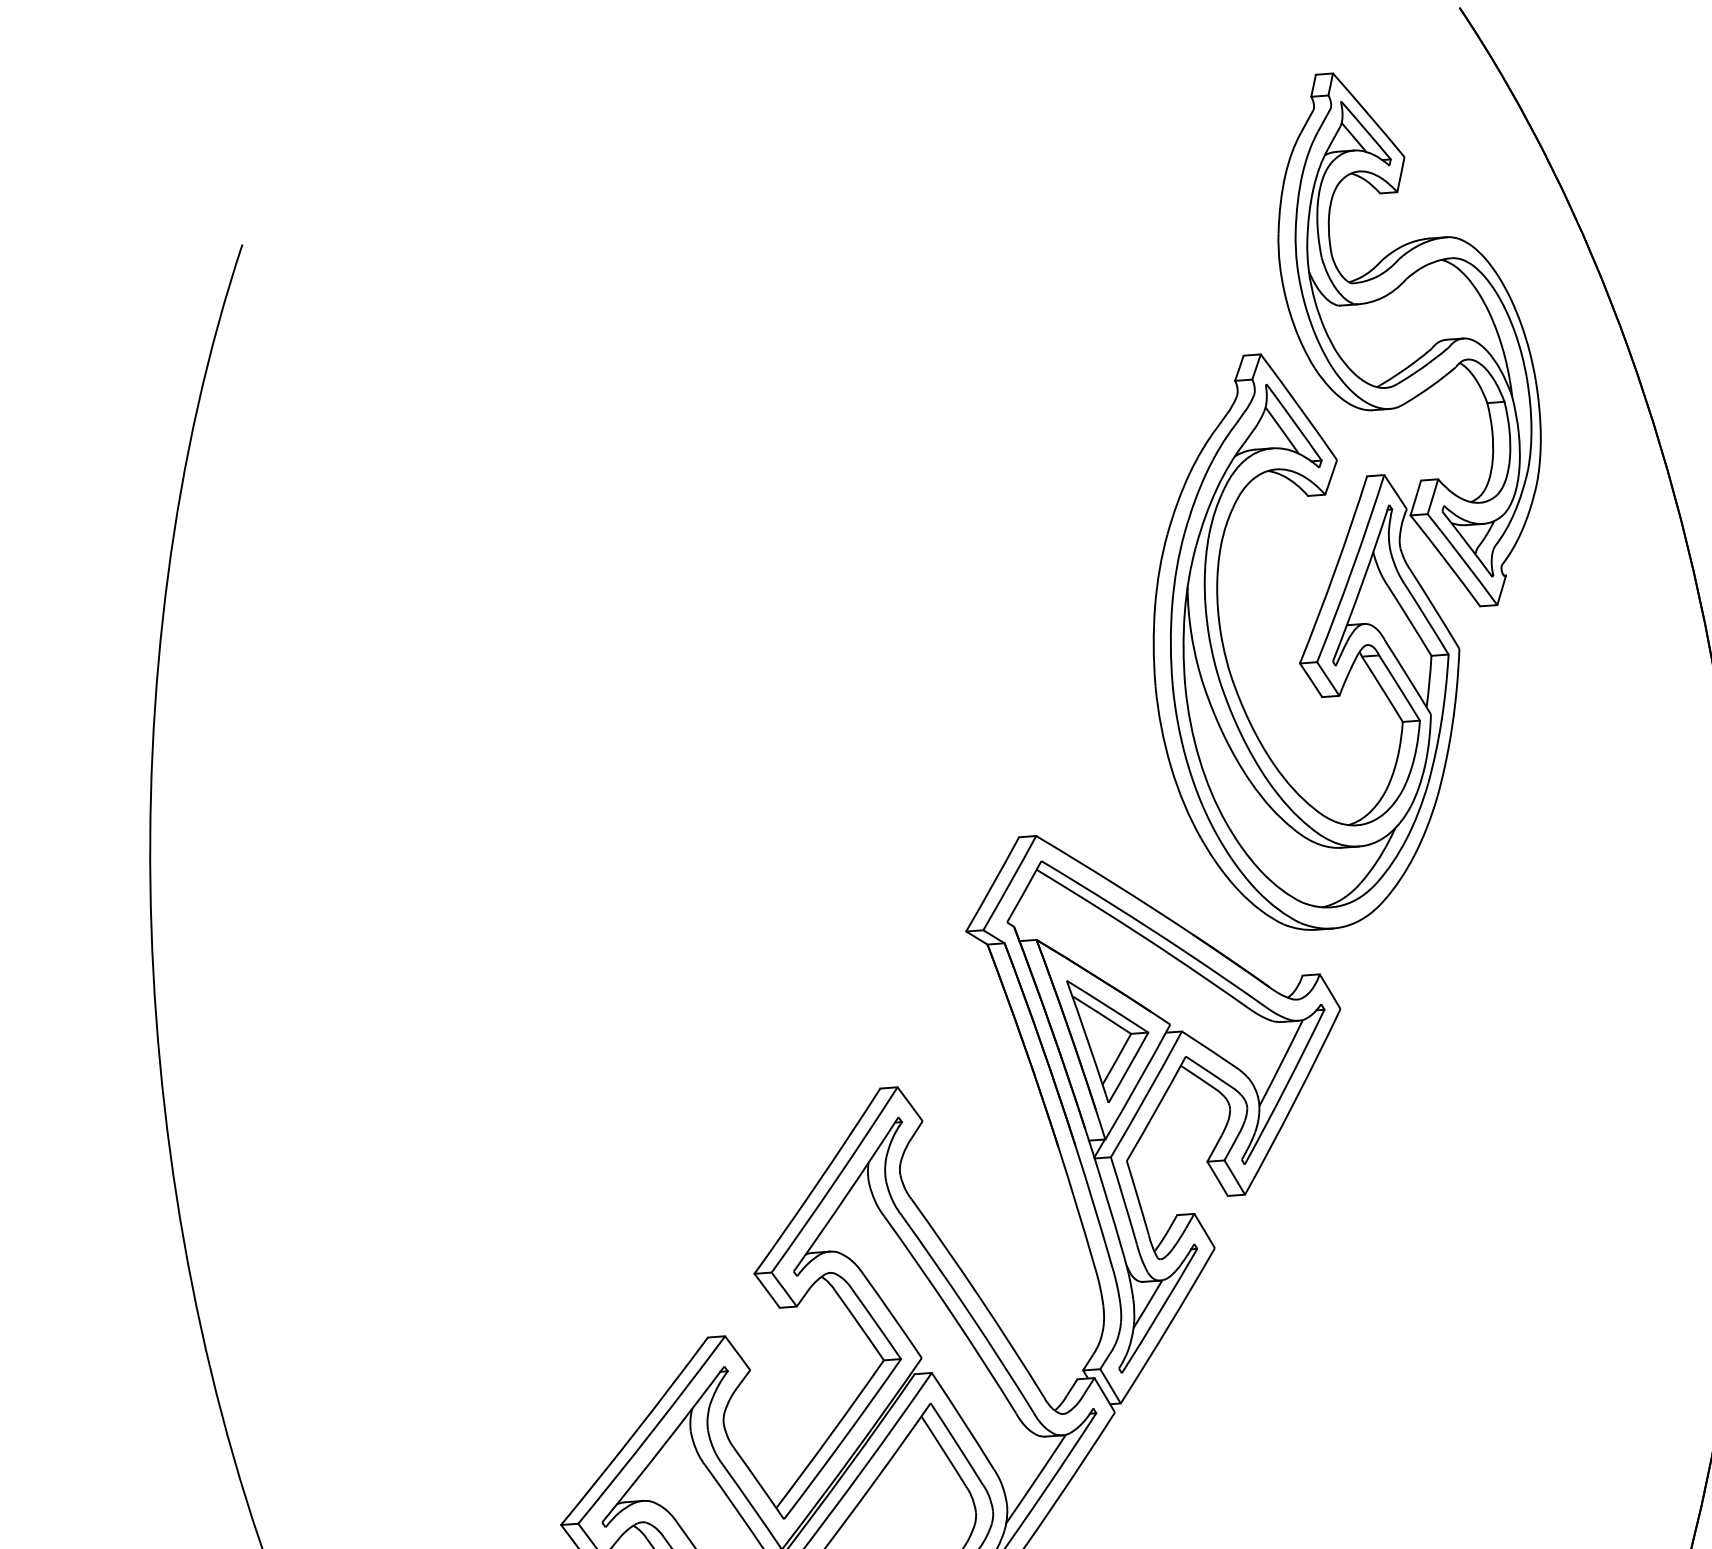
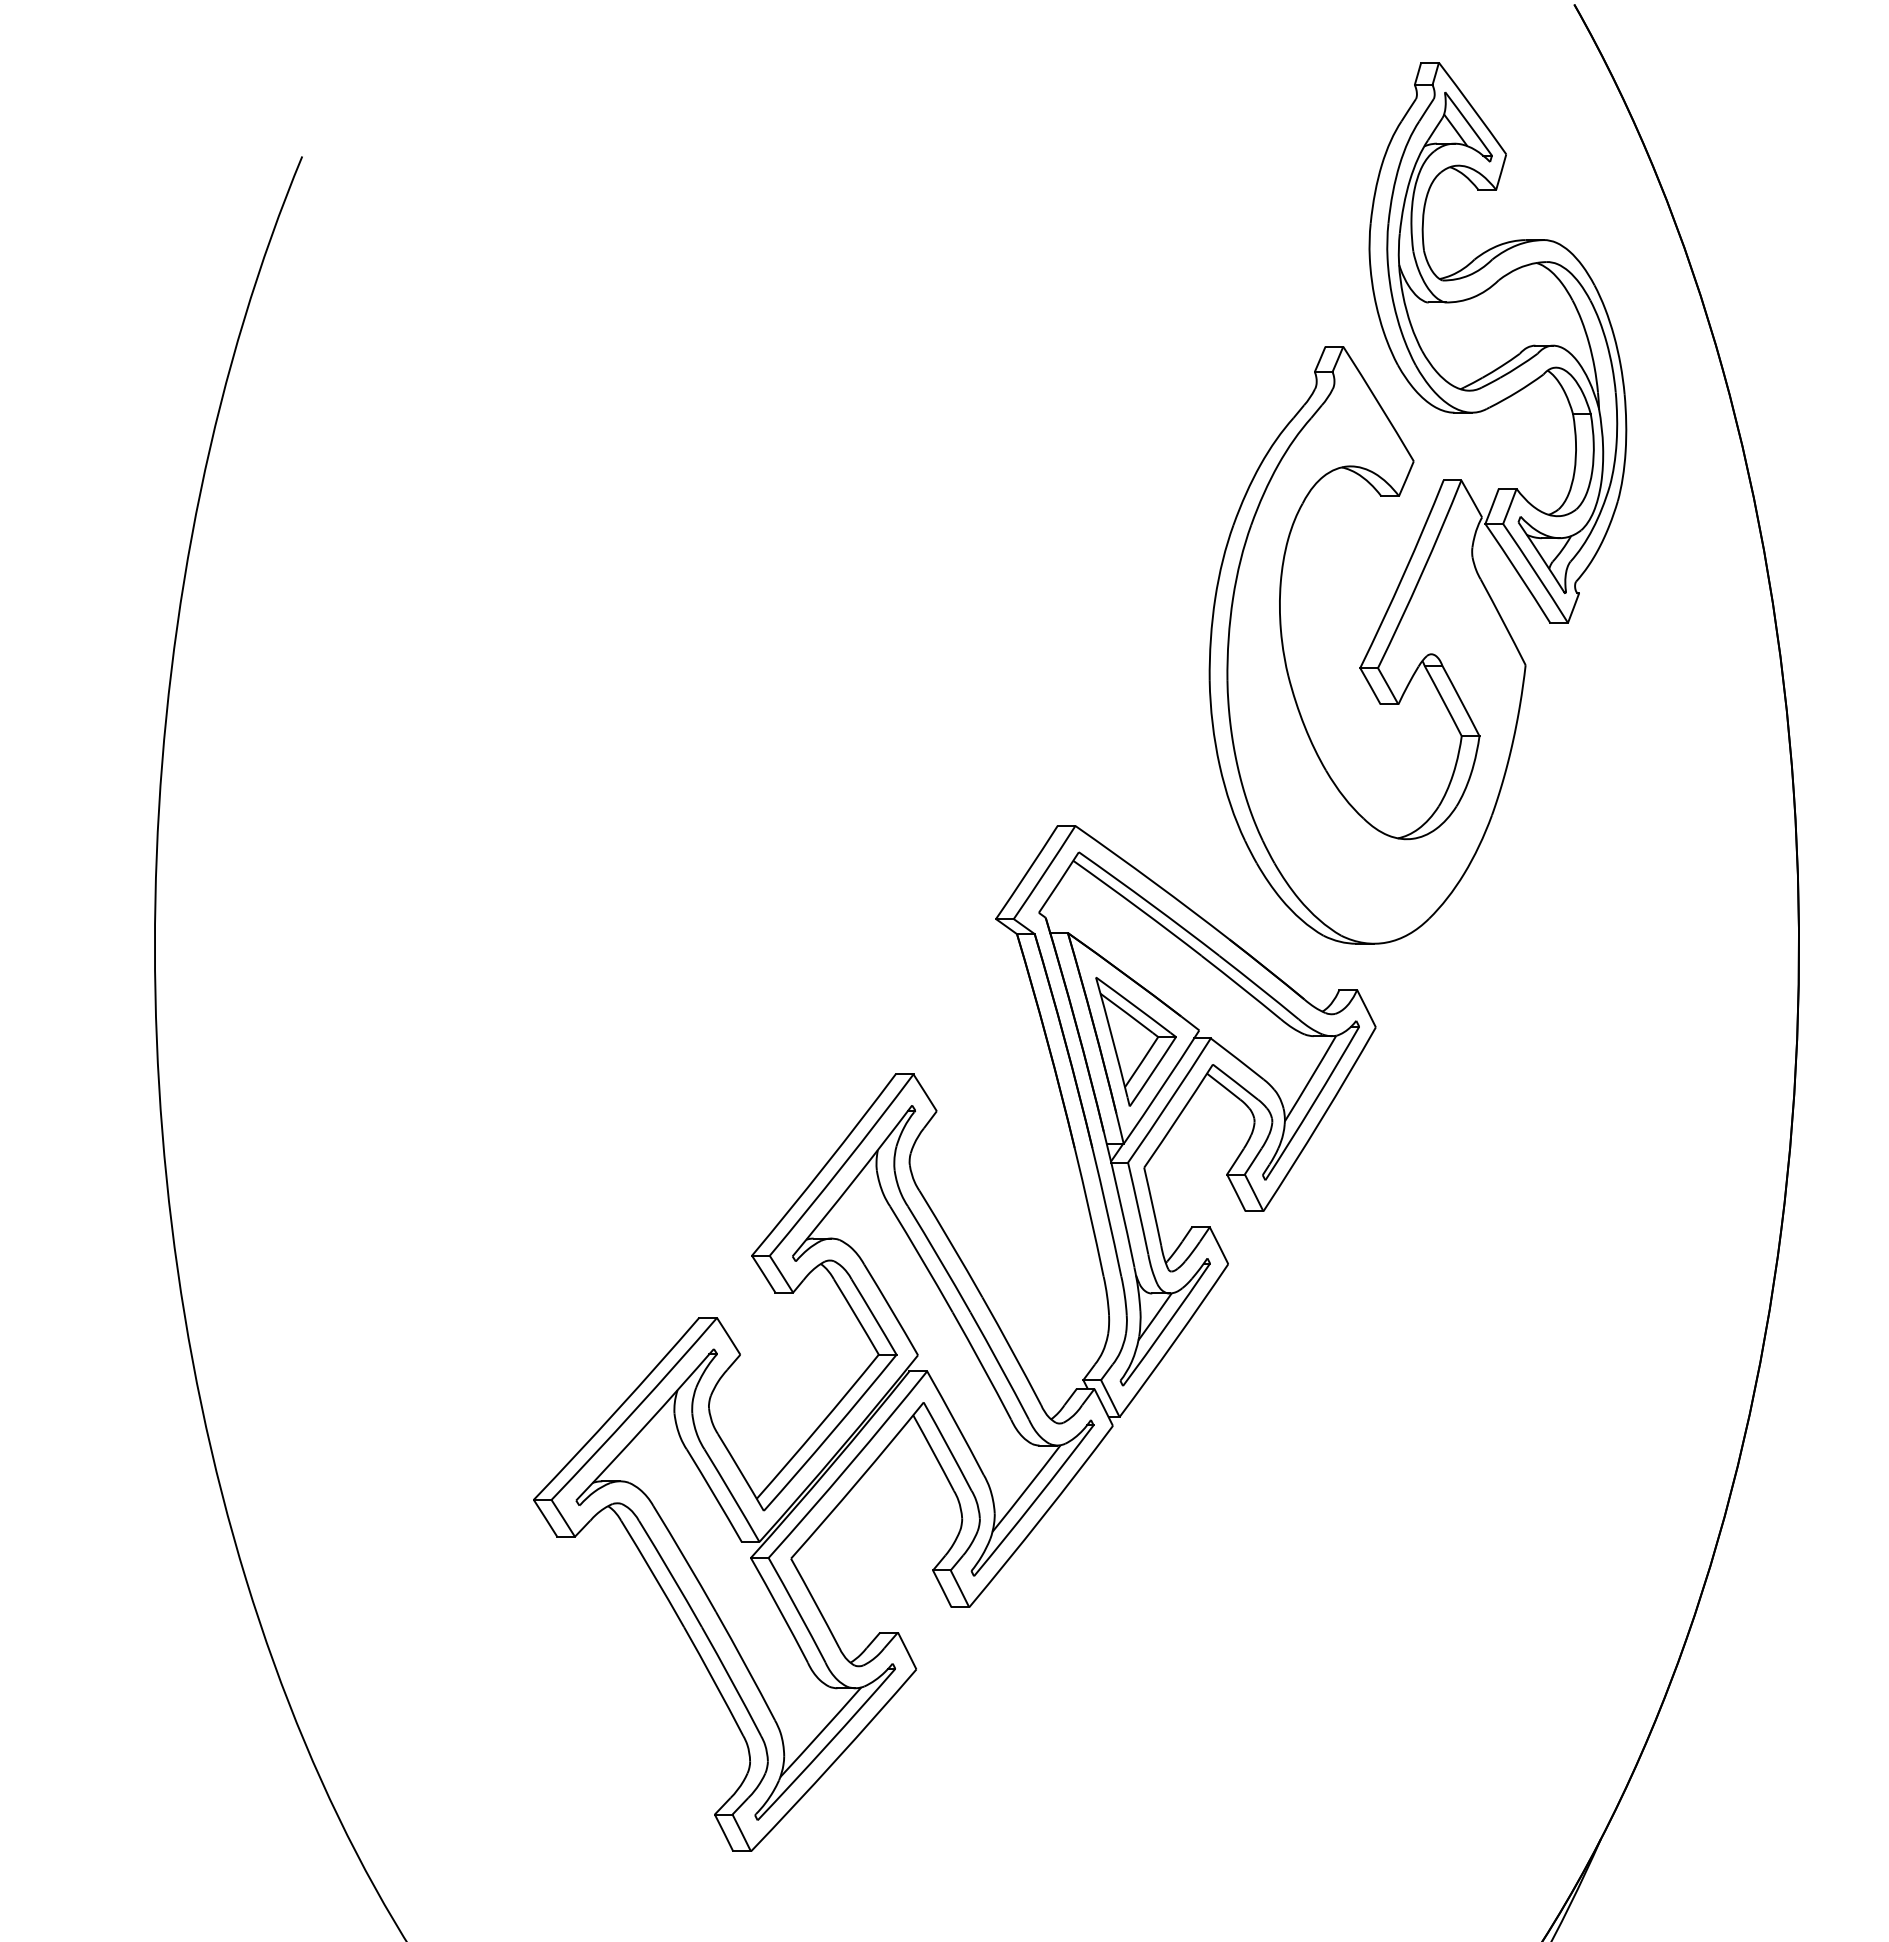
part: (1335, 652) -> (1397, 659), removed

